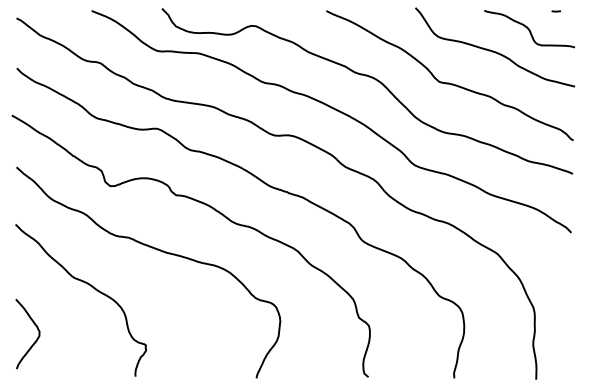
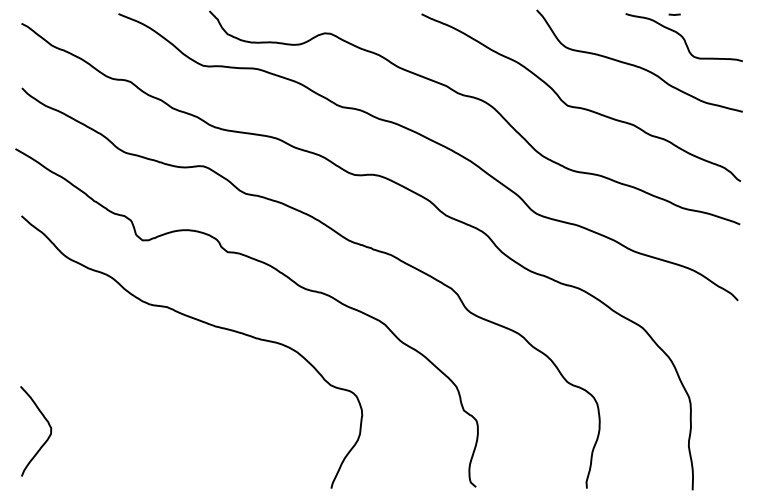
line: (555, 11) -> (673, 14), moved
curve: (91, 287) -> (118, 371), removed

